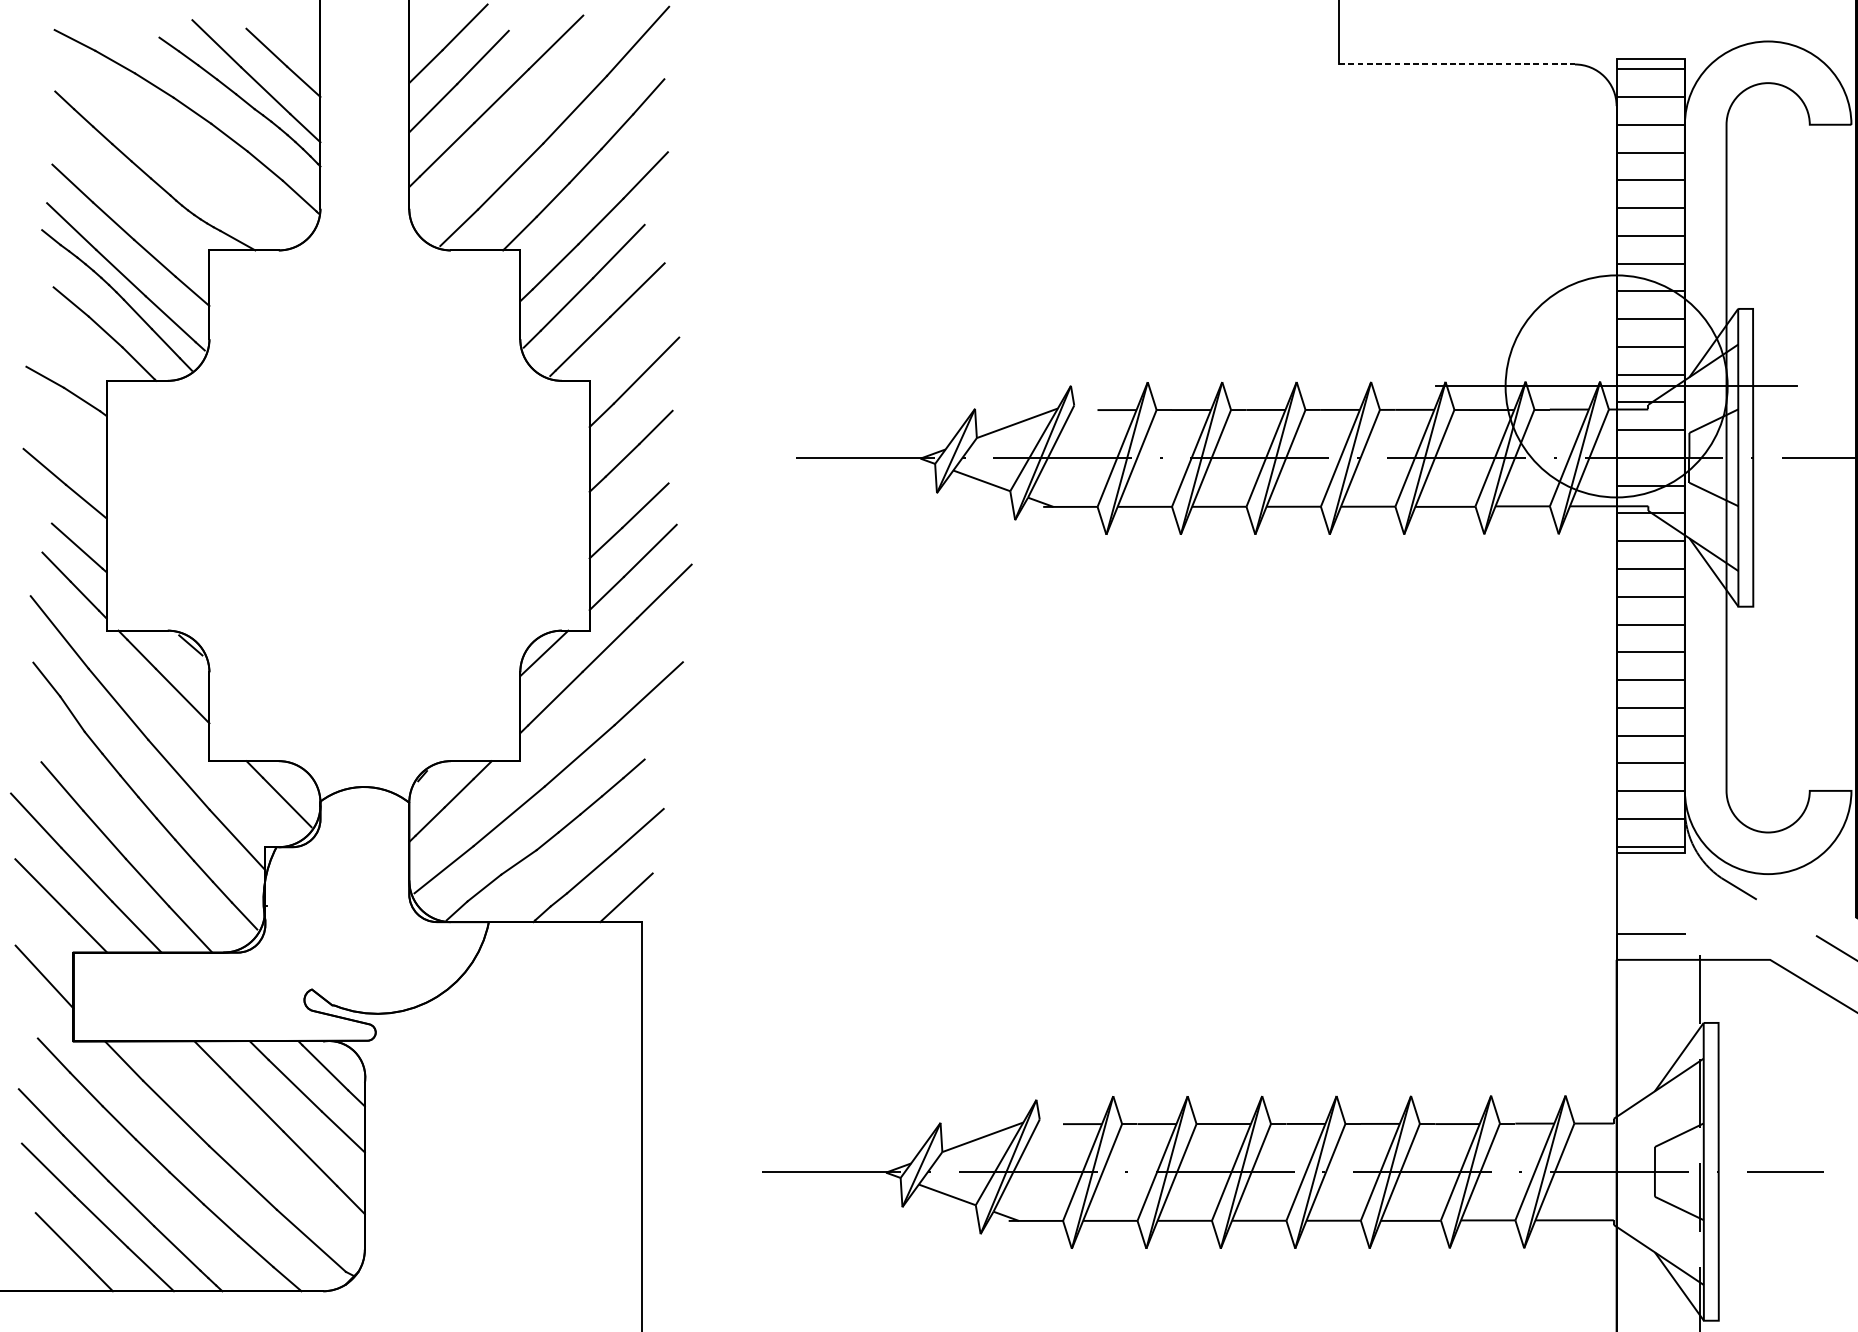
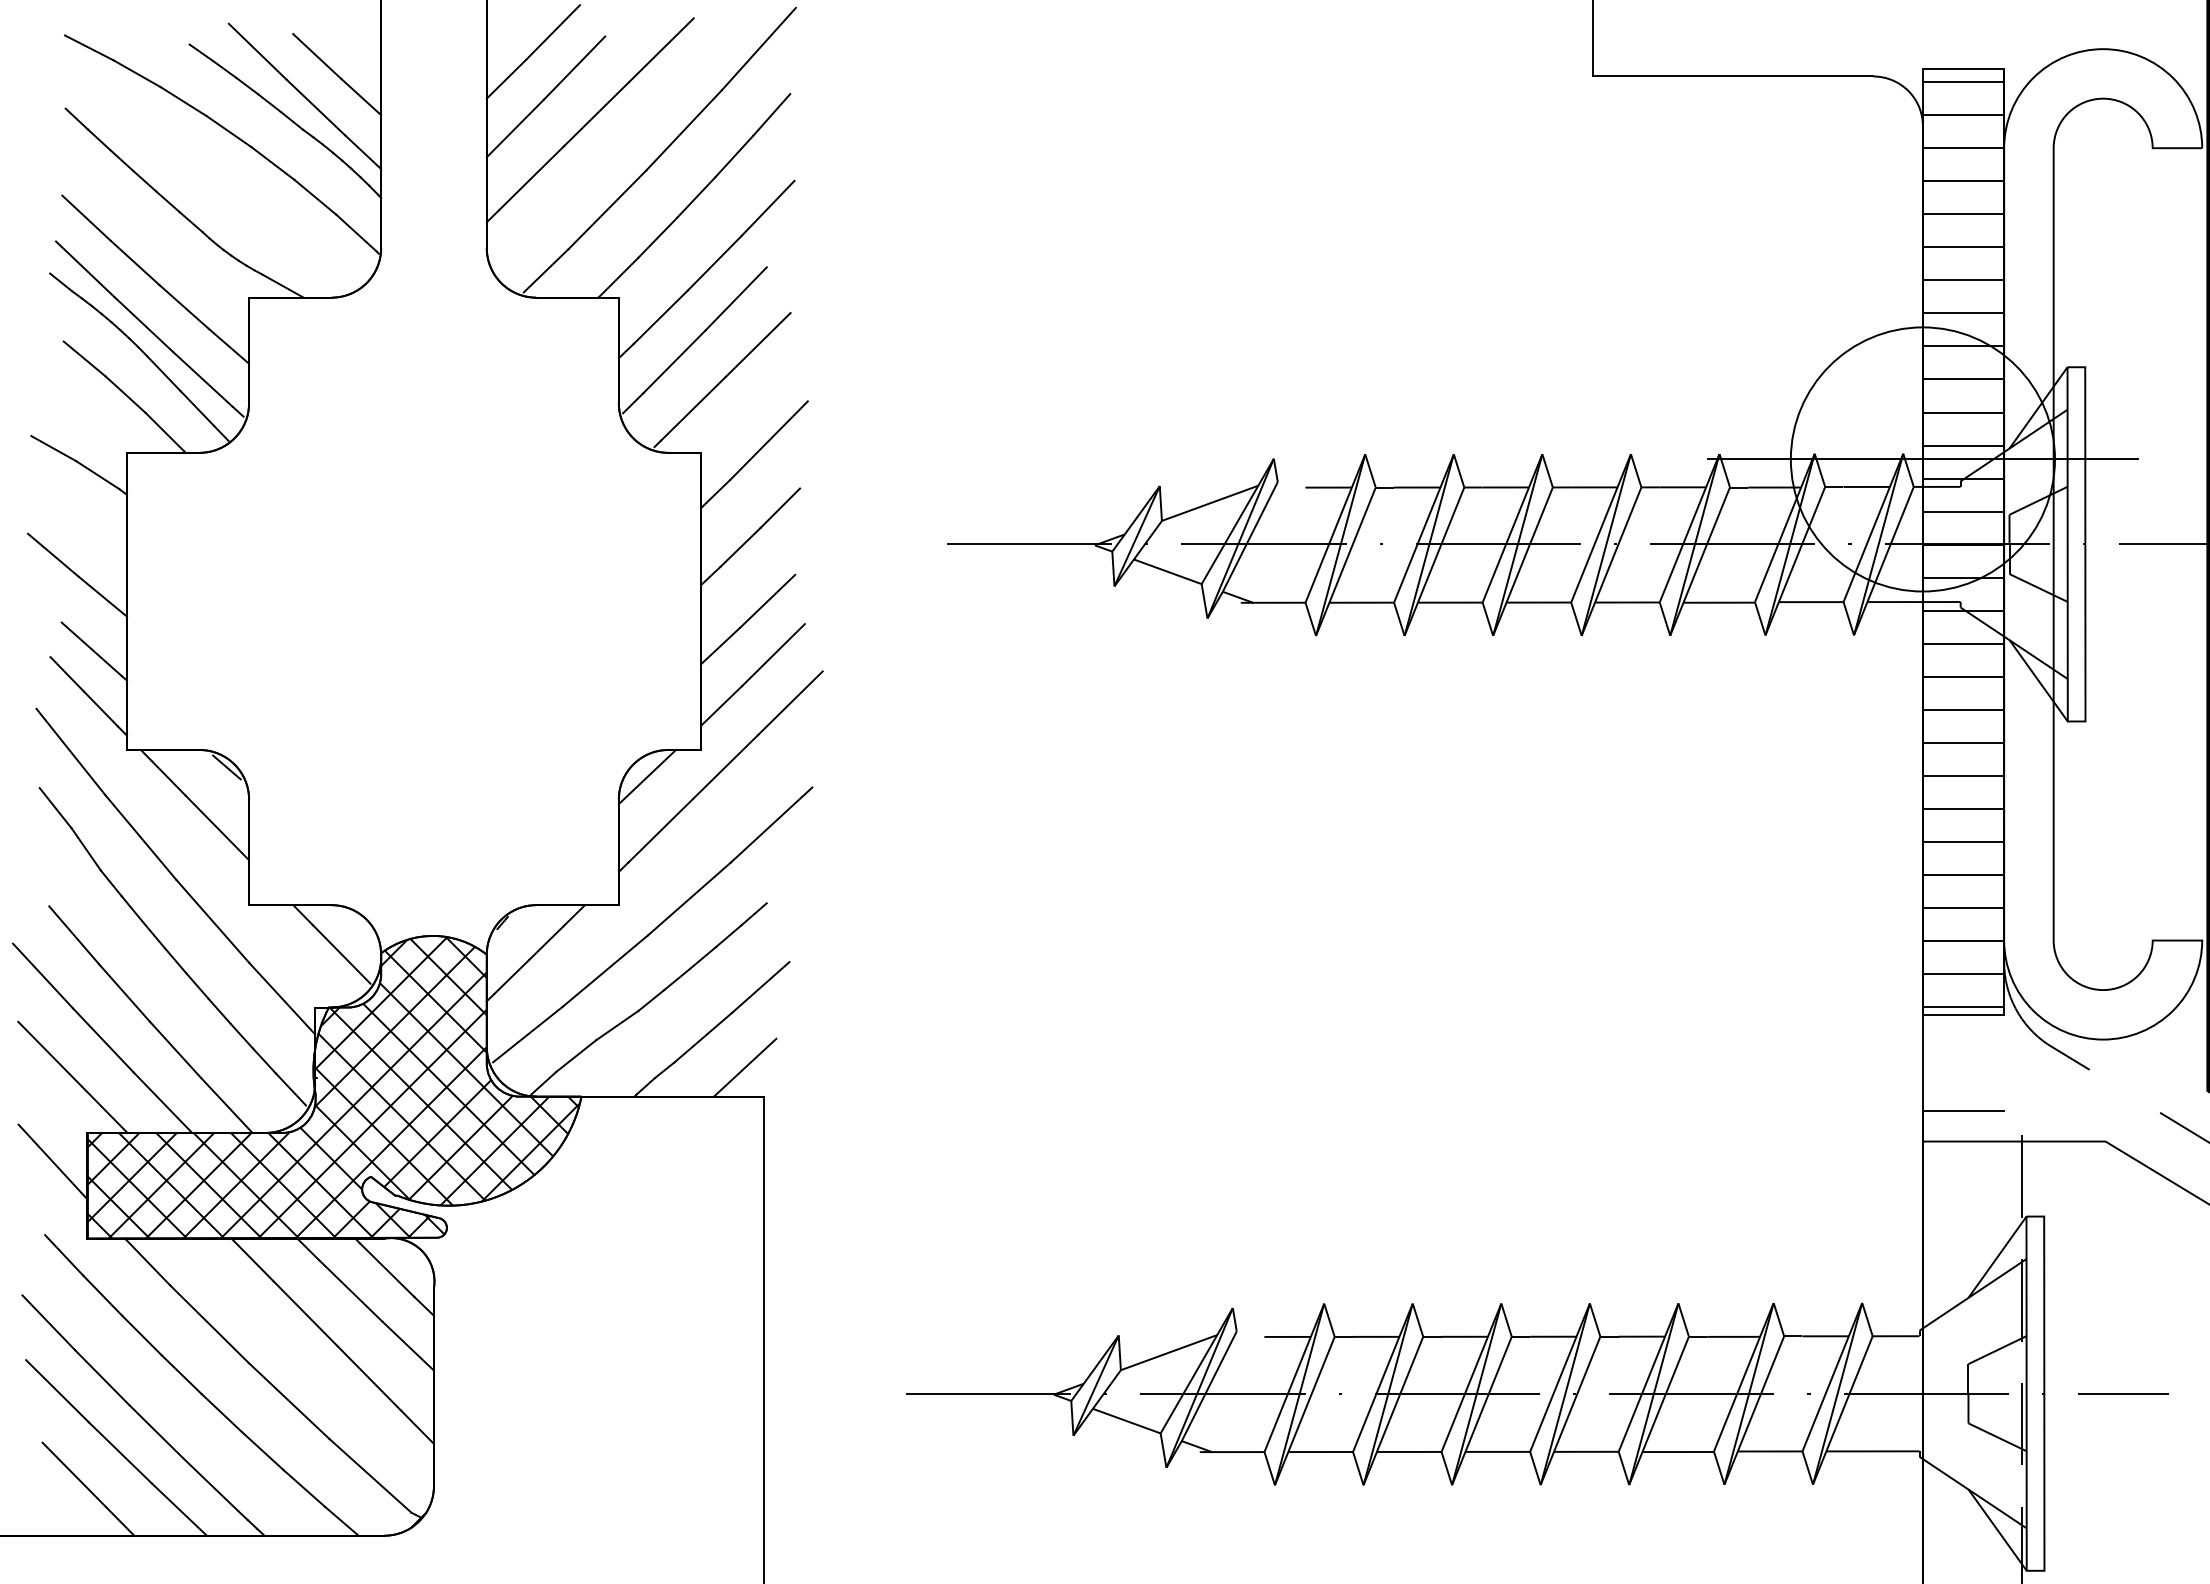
line: (1457, 64) -> (1733, 76), dashed -> solid
hatch: (280, 914) -> (333, 1087), added

